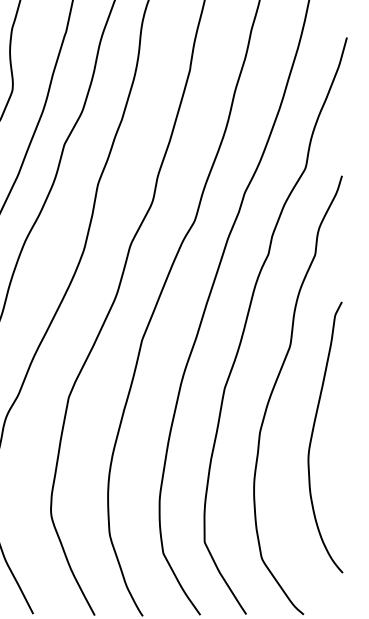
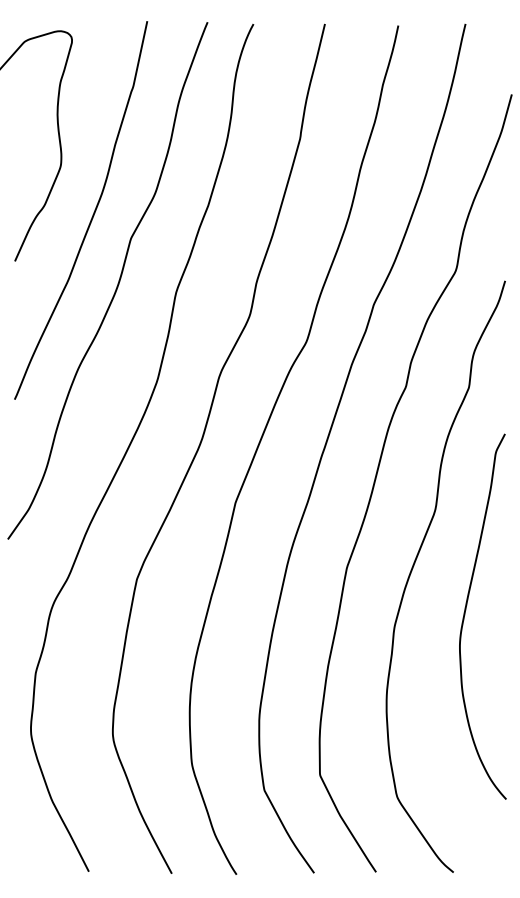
curve: (312, 436) -> (465, 615), moved

